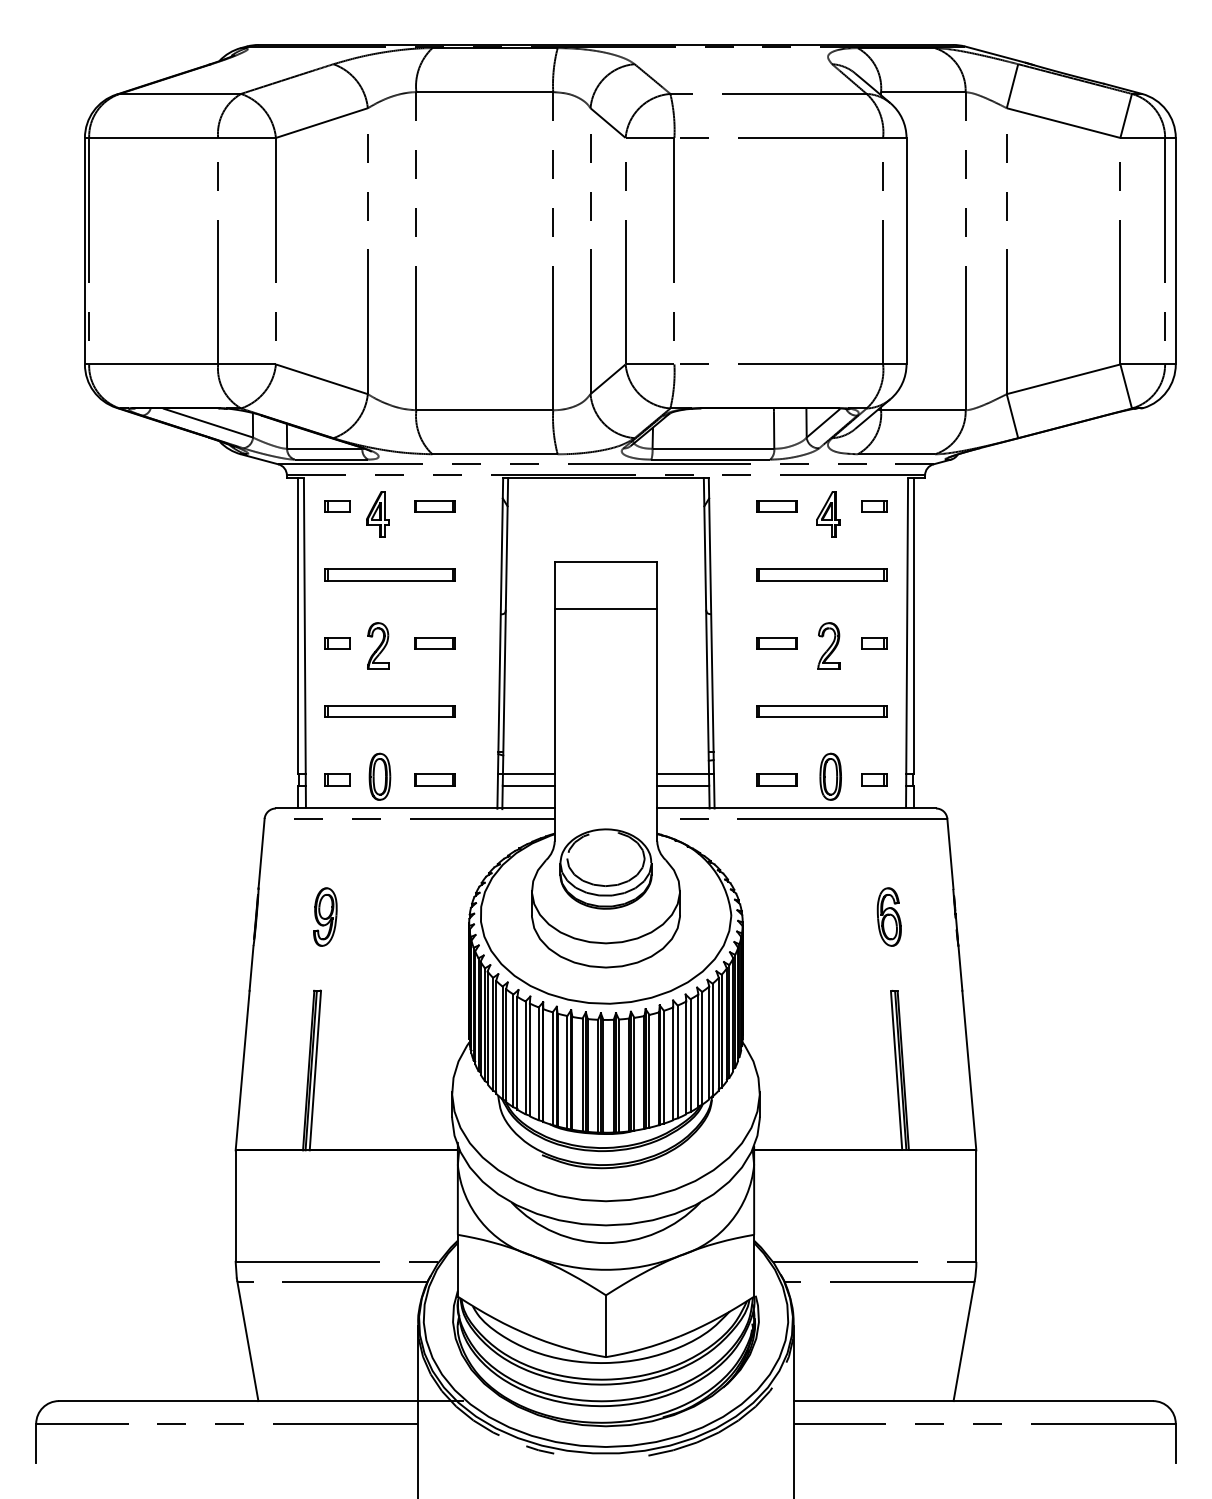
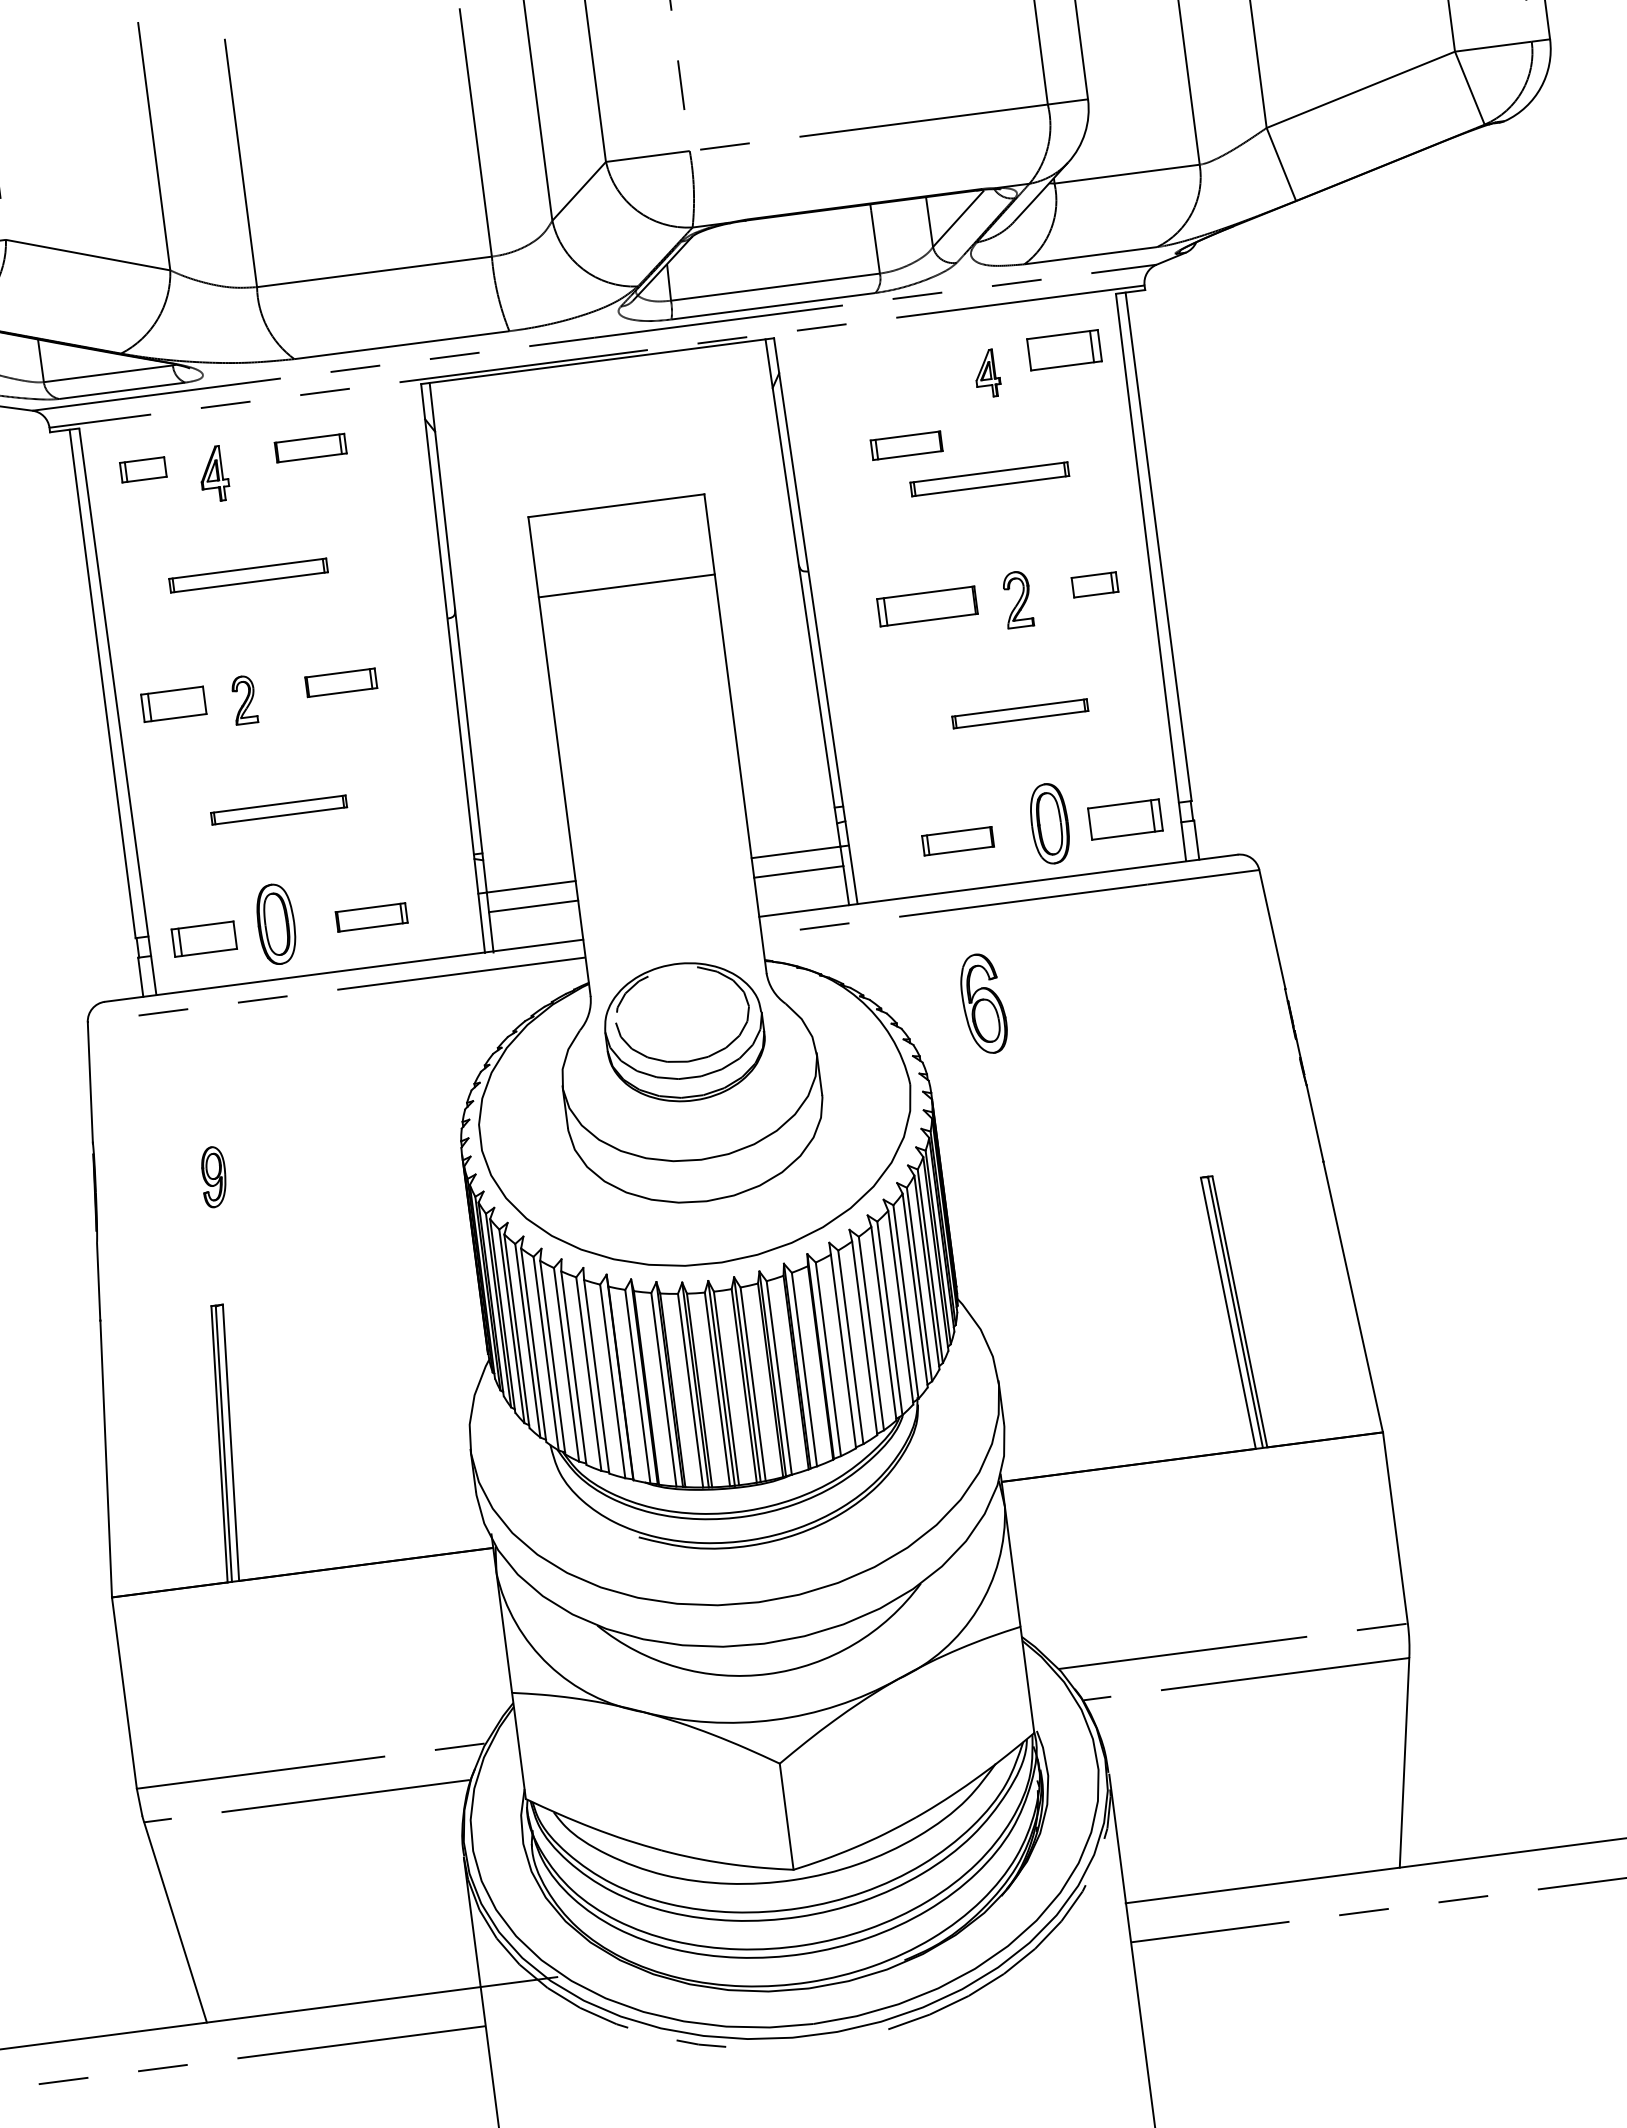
part: (776, 506) -> (906, 445), moved
part: (874, 506) -> (1064, 350), size x1.6
part: (377, 514) -> (213, 474), size x0.7
part: (828, 514) -> (987, 374), size x0.6
part: (389, 574) -> (247, 574), size x0.7
part: (821, 574) -> (988, 478), size x0.7
part: (337, 643) -> (173, 704), size x1.4
part: (776, 643) -> (927, 607), size x1.4
part: (378, 645) -> (244, 699), size x0.6
part: (828, 645) -> (1016, 598), size x0.7
part: (389, 711) -> (278, 810), size x0.6
part: (821, 711) -> (1019, 713), size x0.6
part: (337, 779) -> (204, 938), size x1.4
part: (874, 779) -> (1125, 818), size x1.6
part: (325, 916) -> (214, 1176), size x0.6
part: (888, 916) -> (982, 1003), moved

